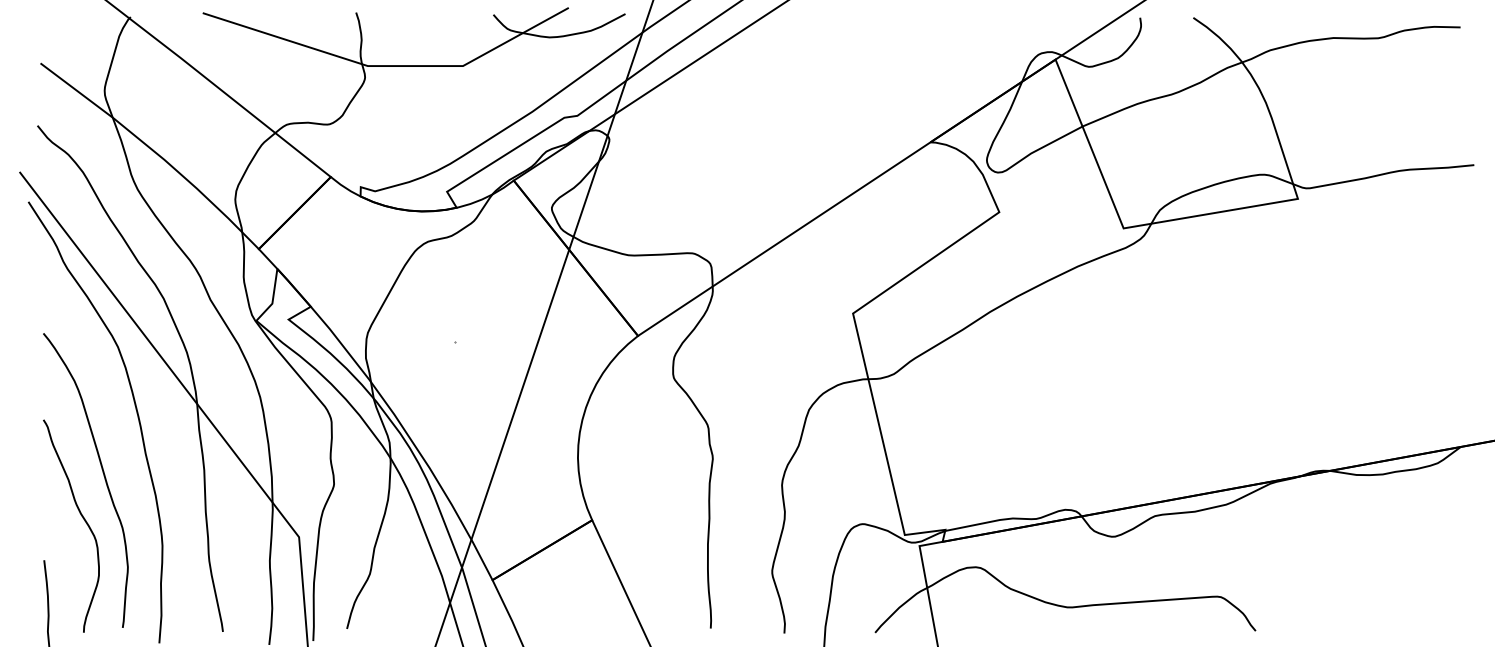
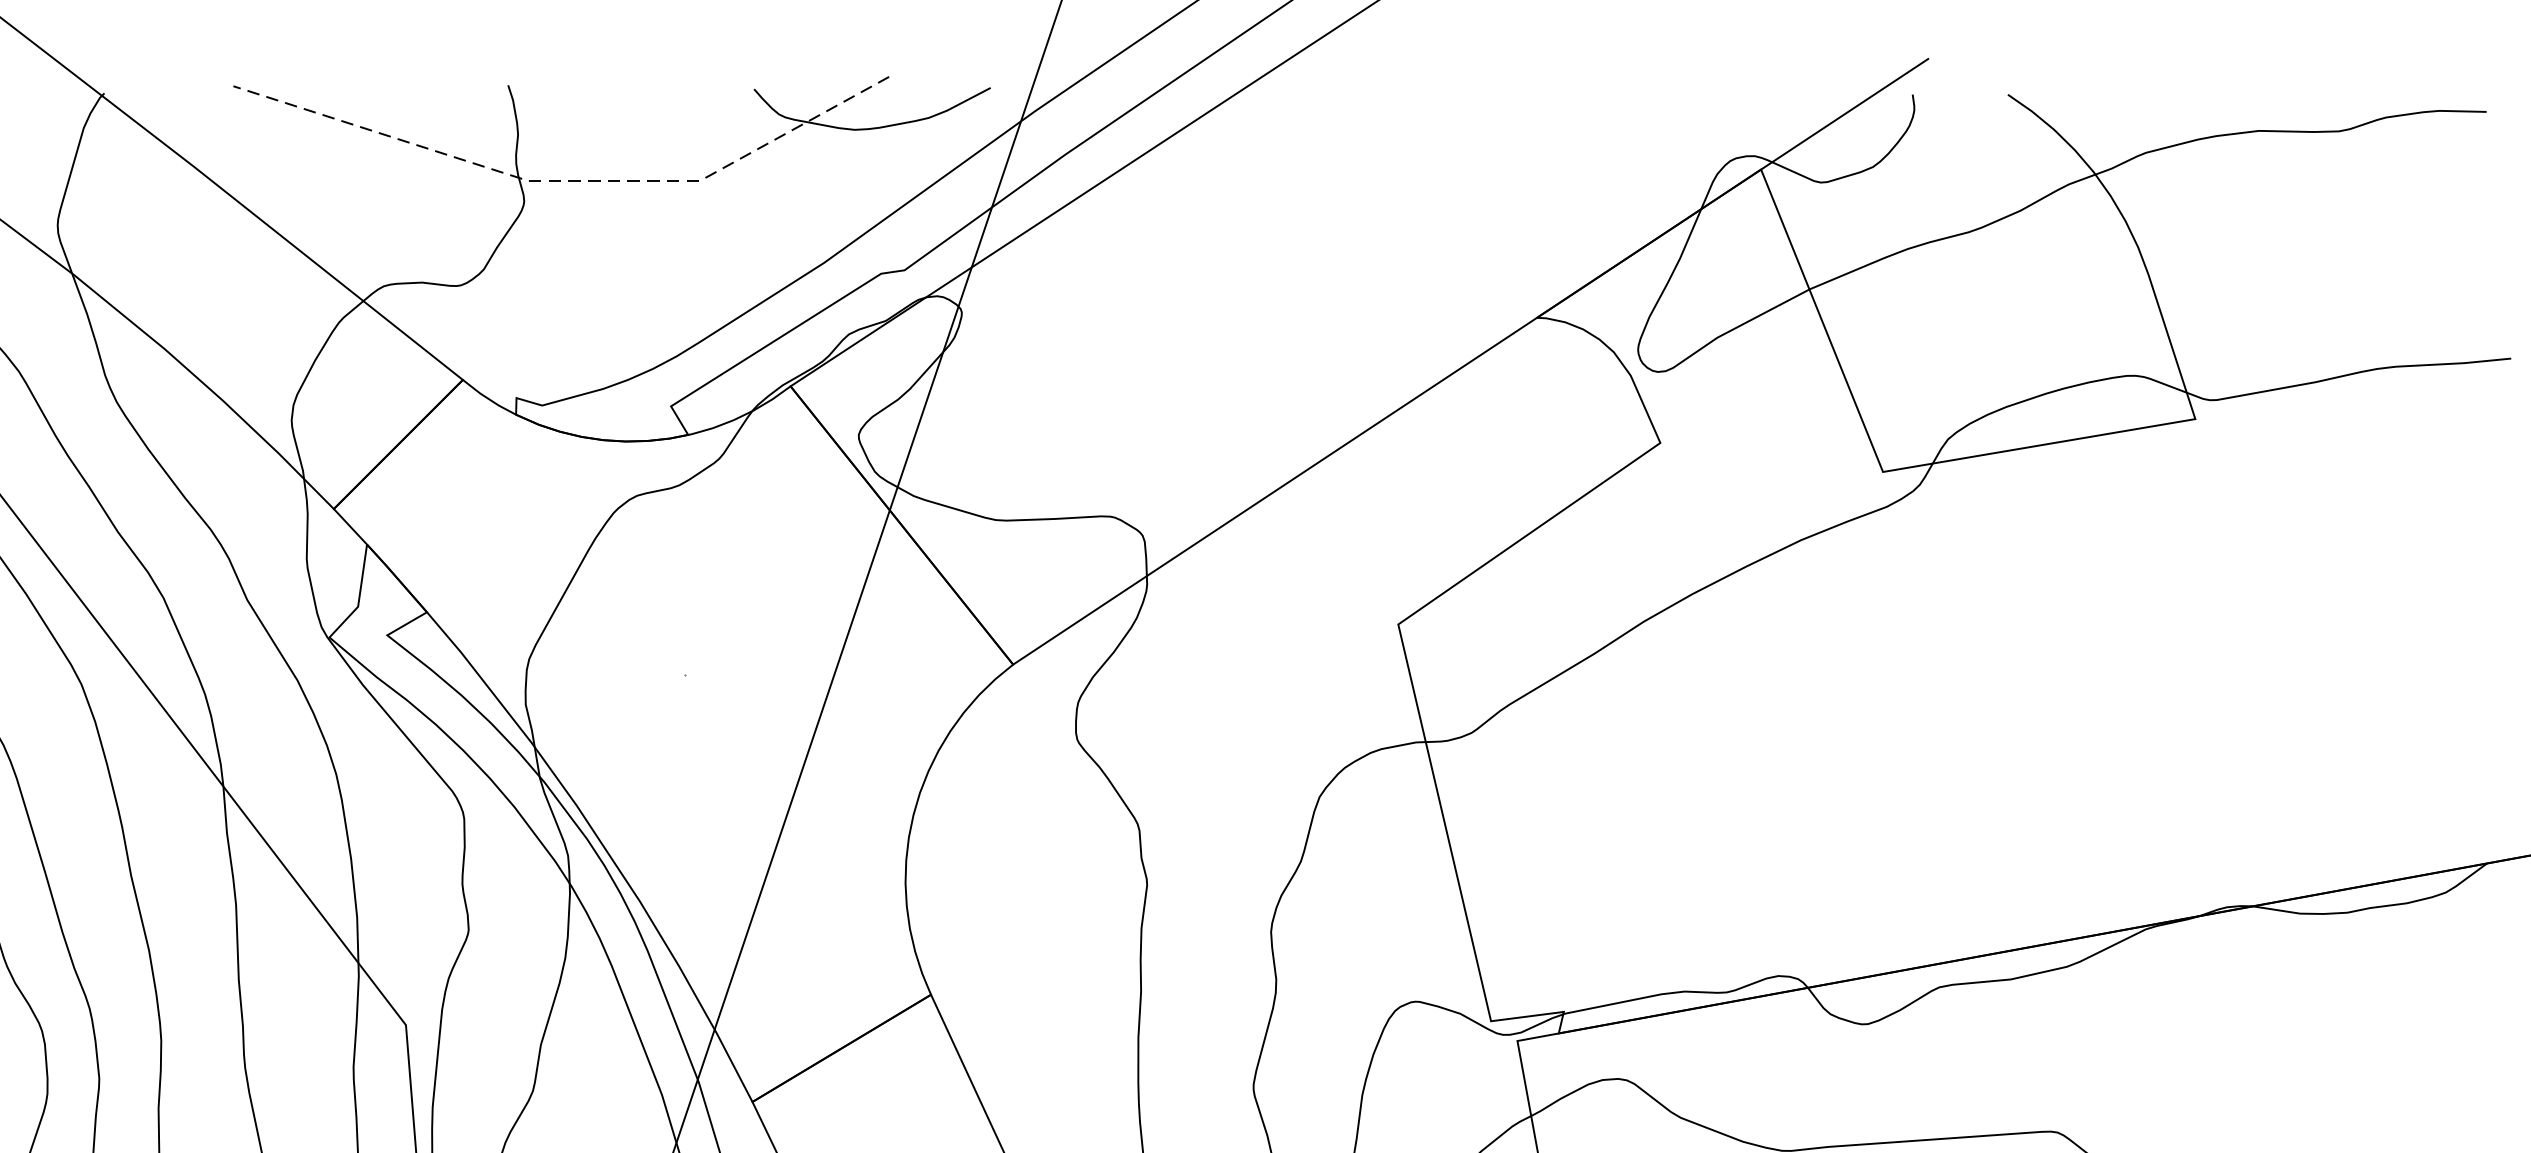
line: (388, 66) -> (566, 181), solid -> dashed

